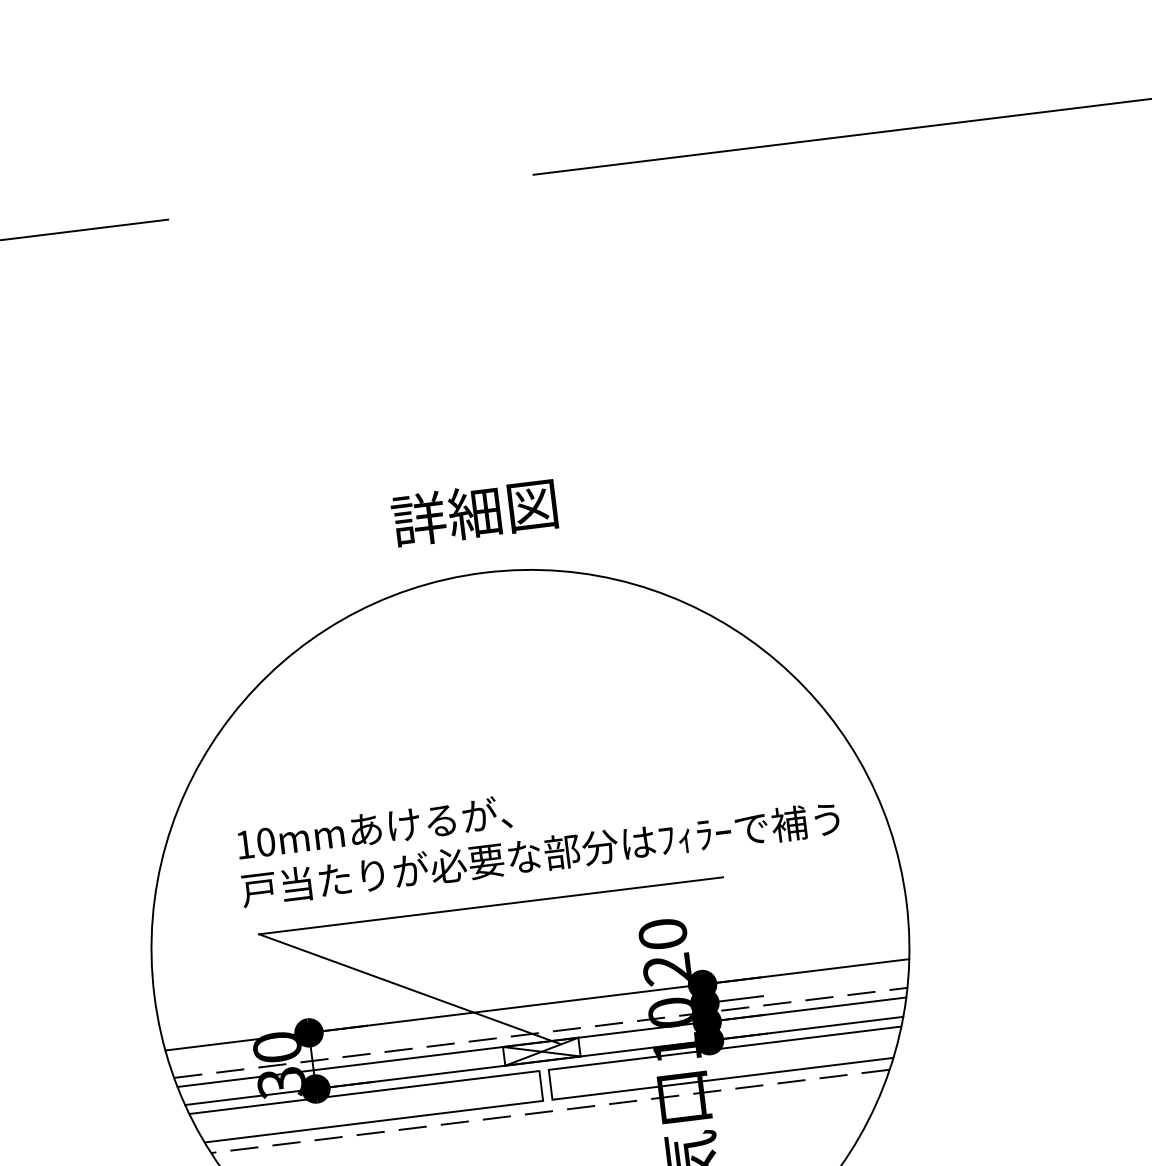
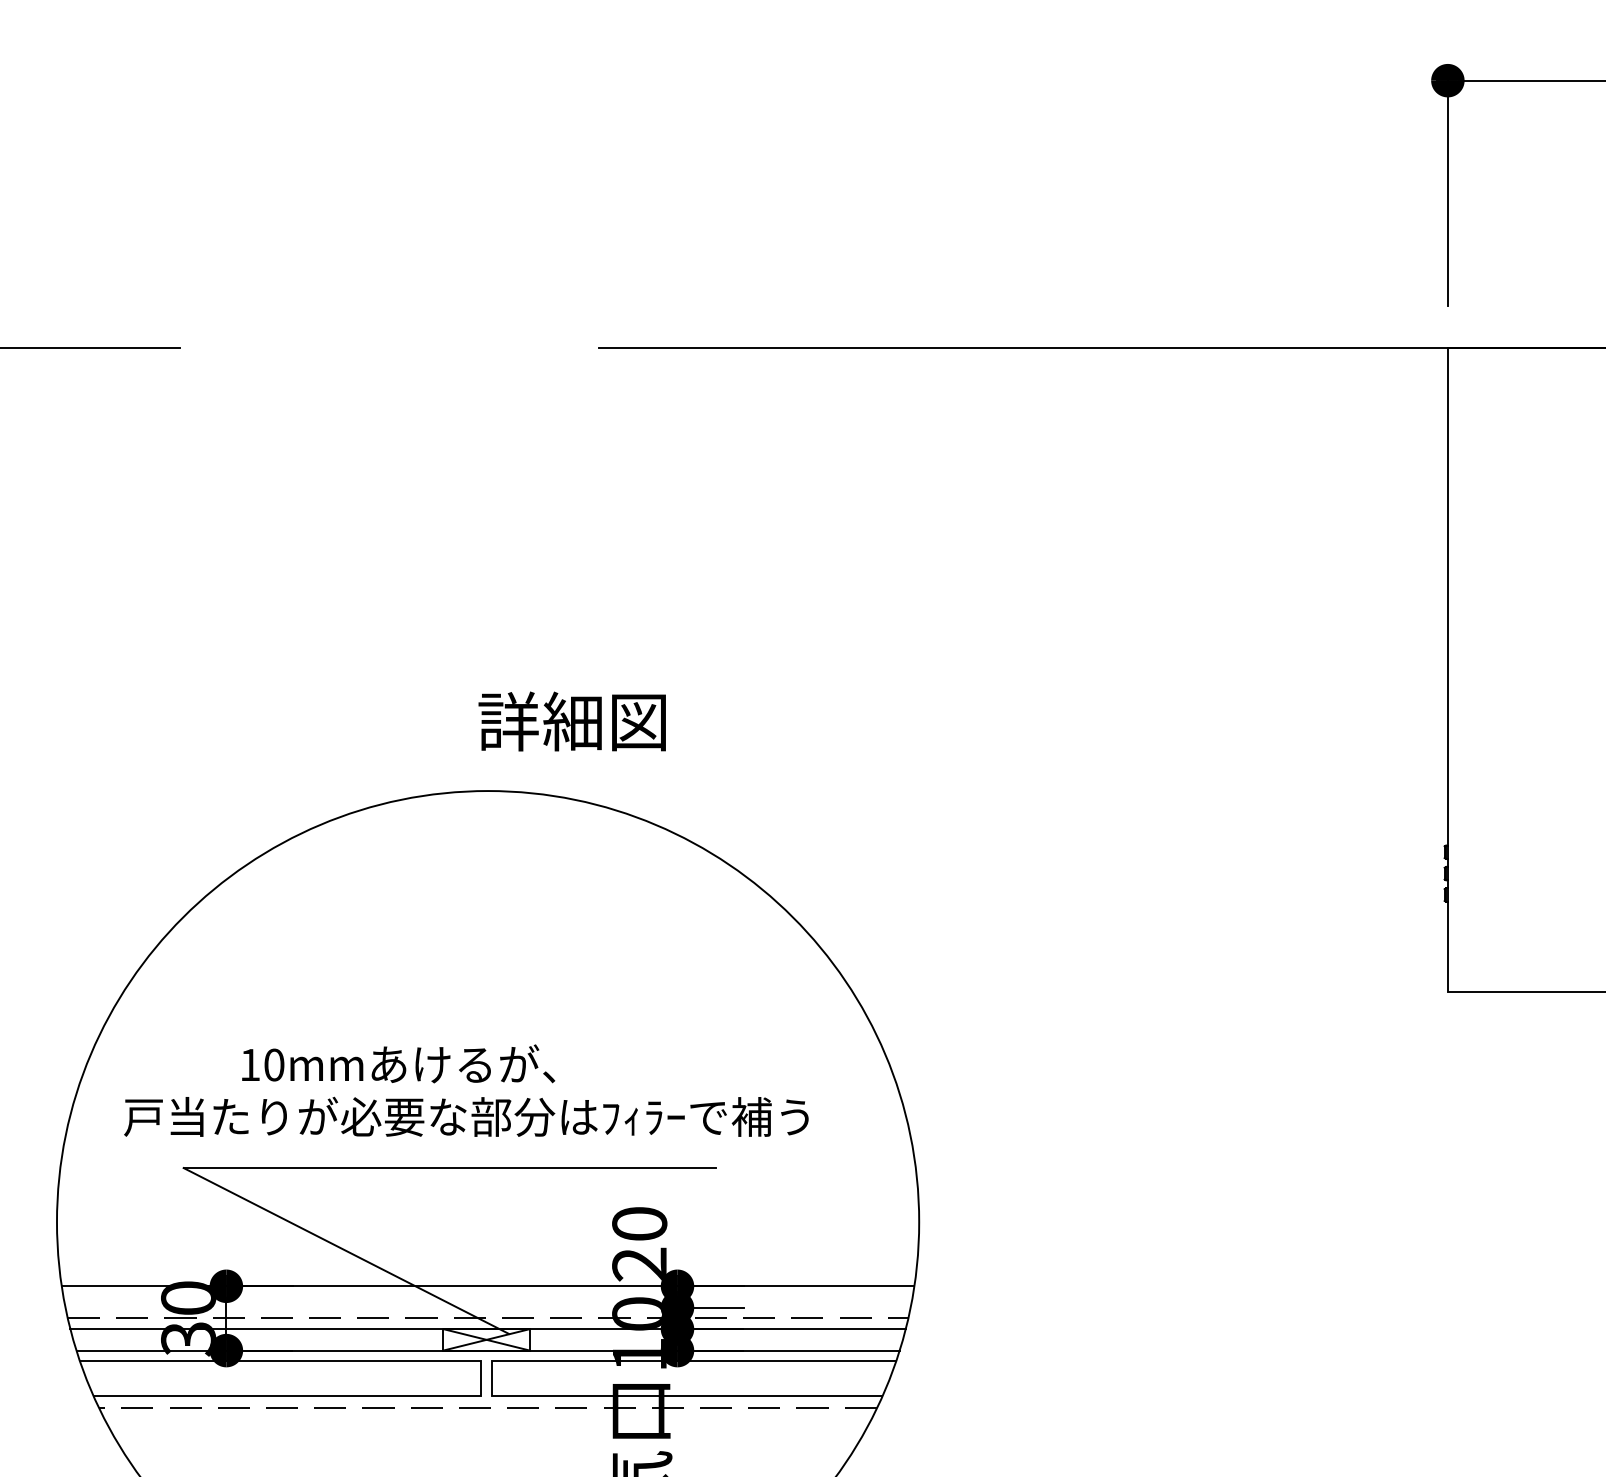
text: (473, 512) -> (571, 721), moved
text: (374, 827) -> (398, 1063), moved
text: (540, 854) -> (466, 1116), moved

